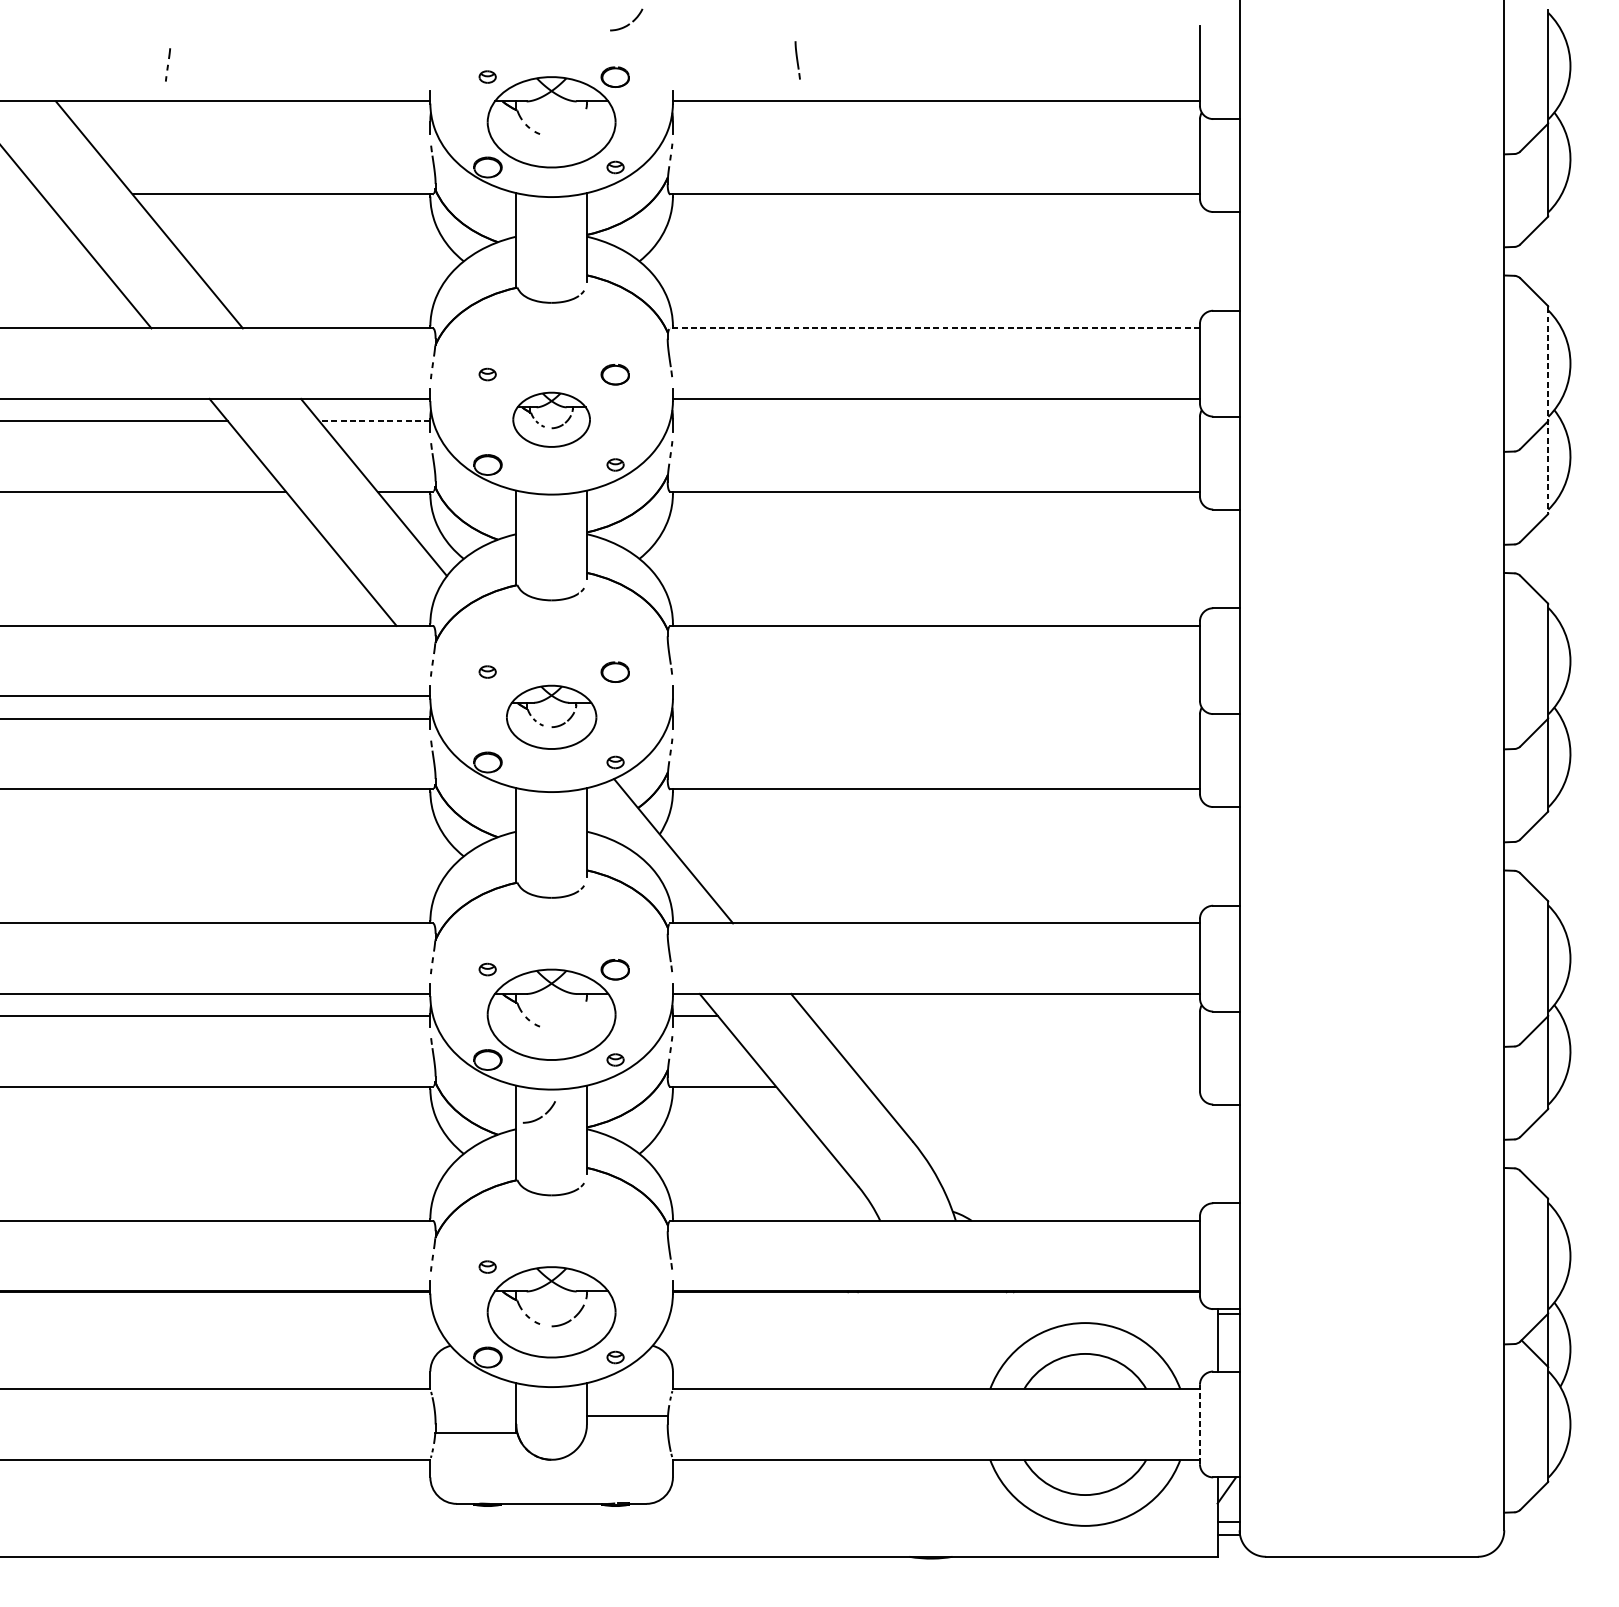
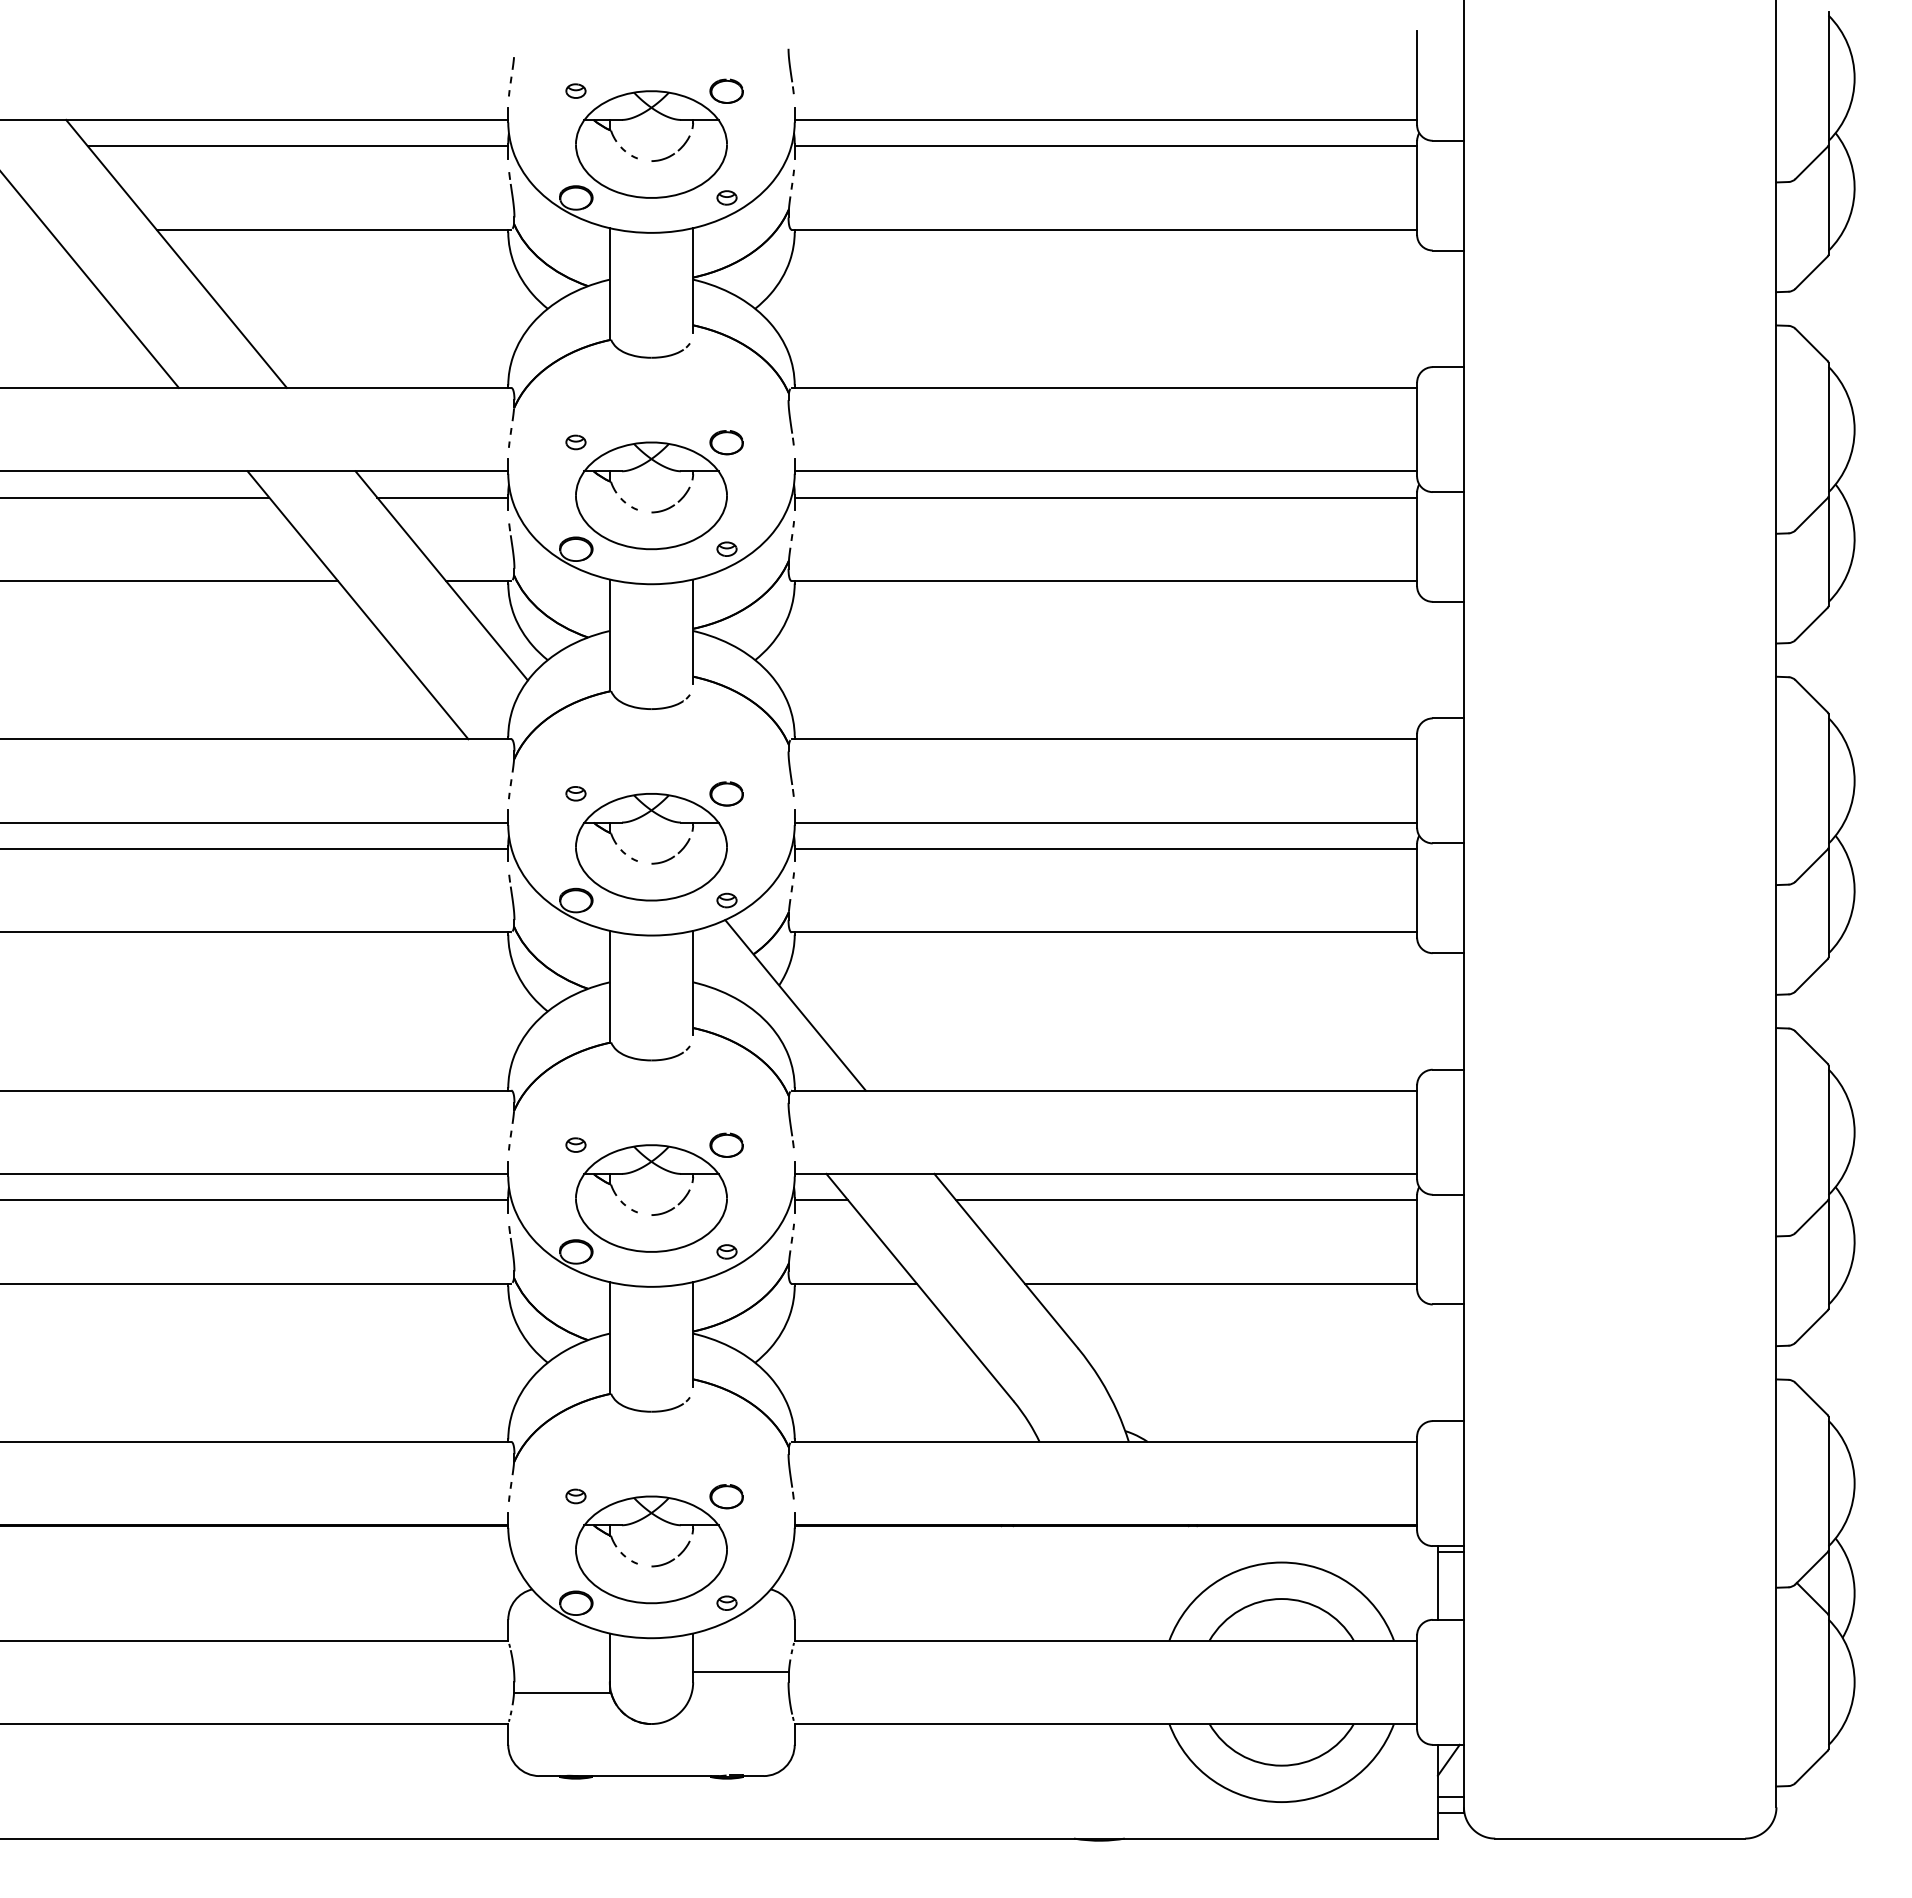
part: (626, 19) -> (670, 148), moved
line: (797, 60) -> (790, 71), moved
part: (168, 64) -> (511, 76), moved
line: (251, 123) -> (297, 146), added
line: (936, 123) -> (1105, 146), added
line: (935, 328) -> (1104, 387), dashed -> solid
line: (1548, 410) -> (1828, 484), dashed -> solid
part: (551, 419) -> (651, 495), size x1.67
line: (374, 421) -> (442, 497), dashed -> solid
line: (936, 421) -> (1105, 497), added
line: (936, 696) -> (1105, 822), added
part: (551, 717) -> (651, 847), size x1.43
line: (936, 719) -> (1105, 849), added
line: (1004, 1016) -> (1186, 1200), added
line: (1033, 1086) -> (1220, 1283), added
part: (538, 1112) -> (670, 1202), moved
part: (615, 1267) -> (726, 1496), added
line: (1200, 1424) -> (1417, 1682), dashed -> solid

